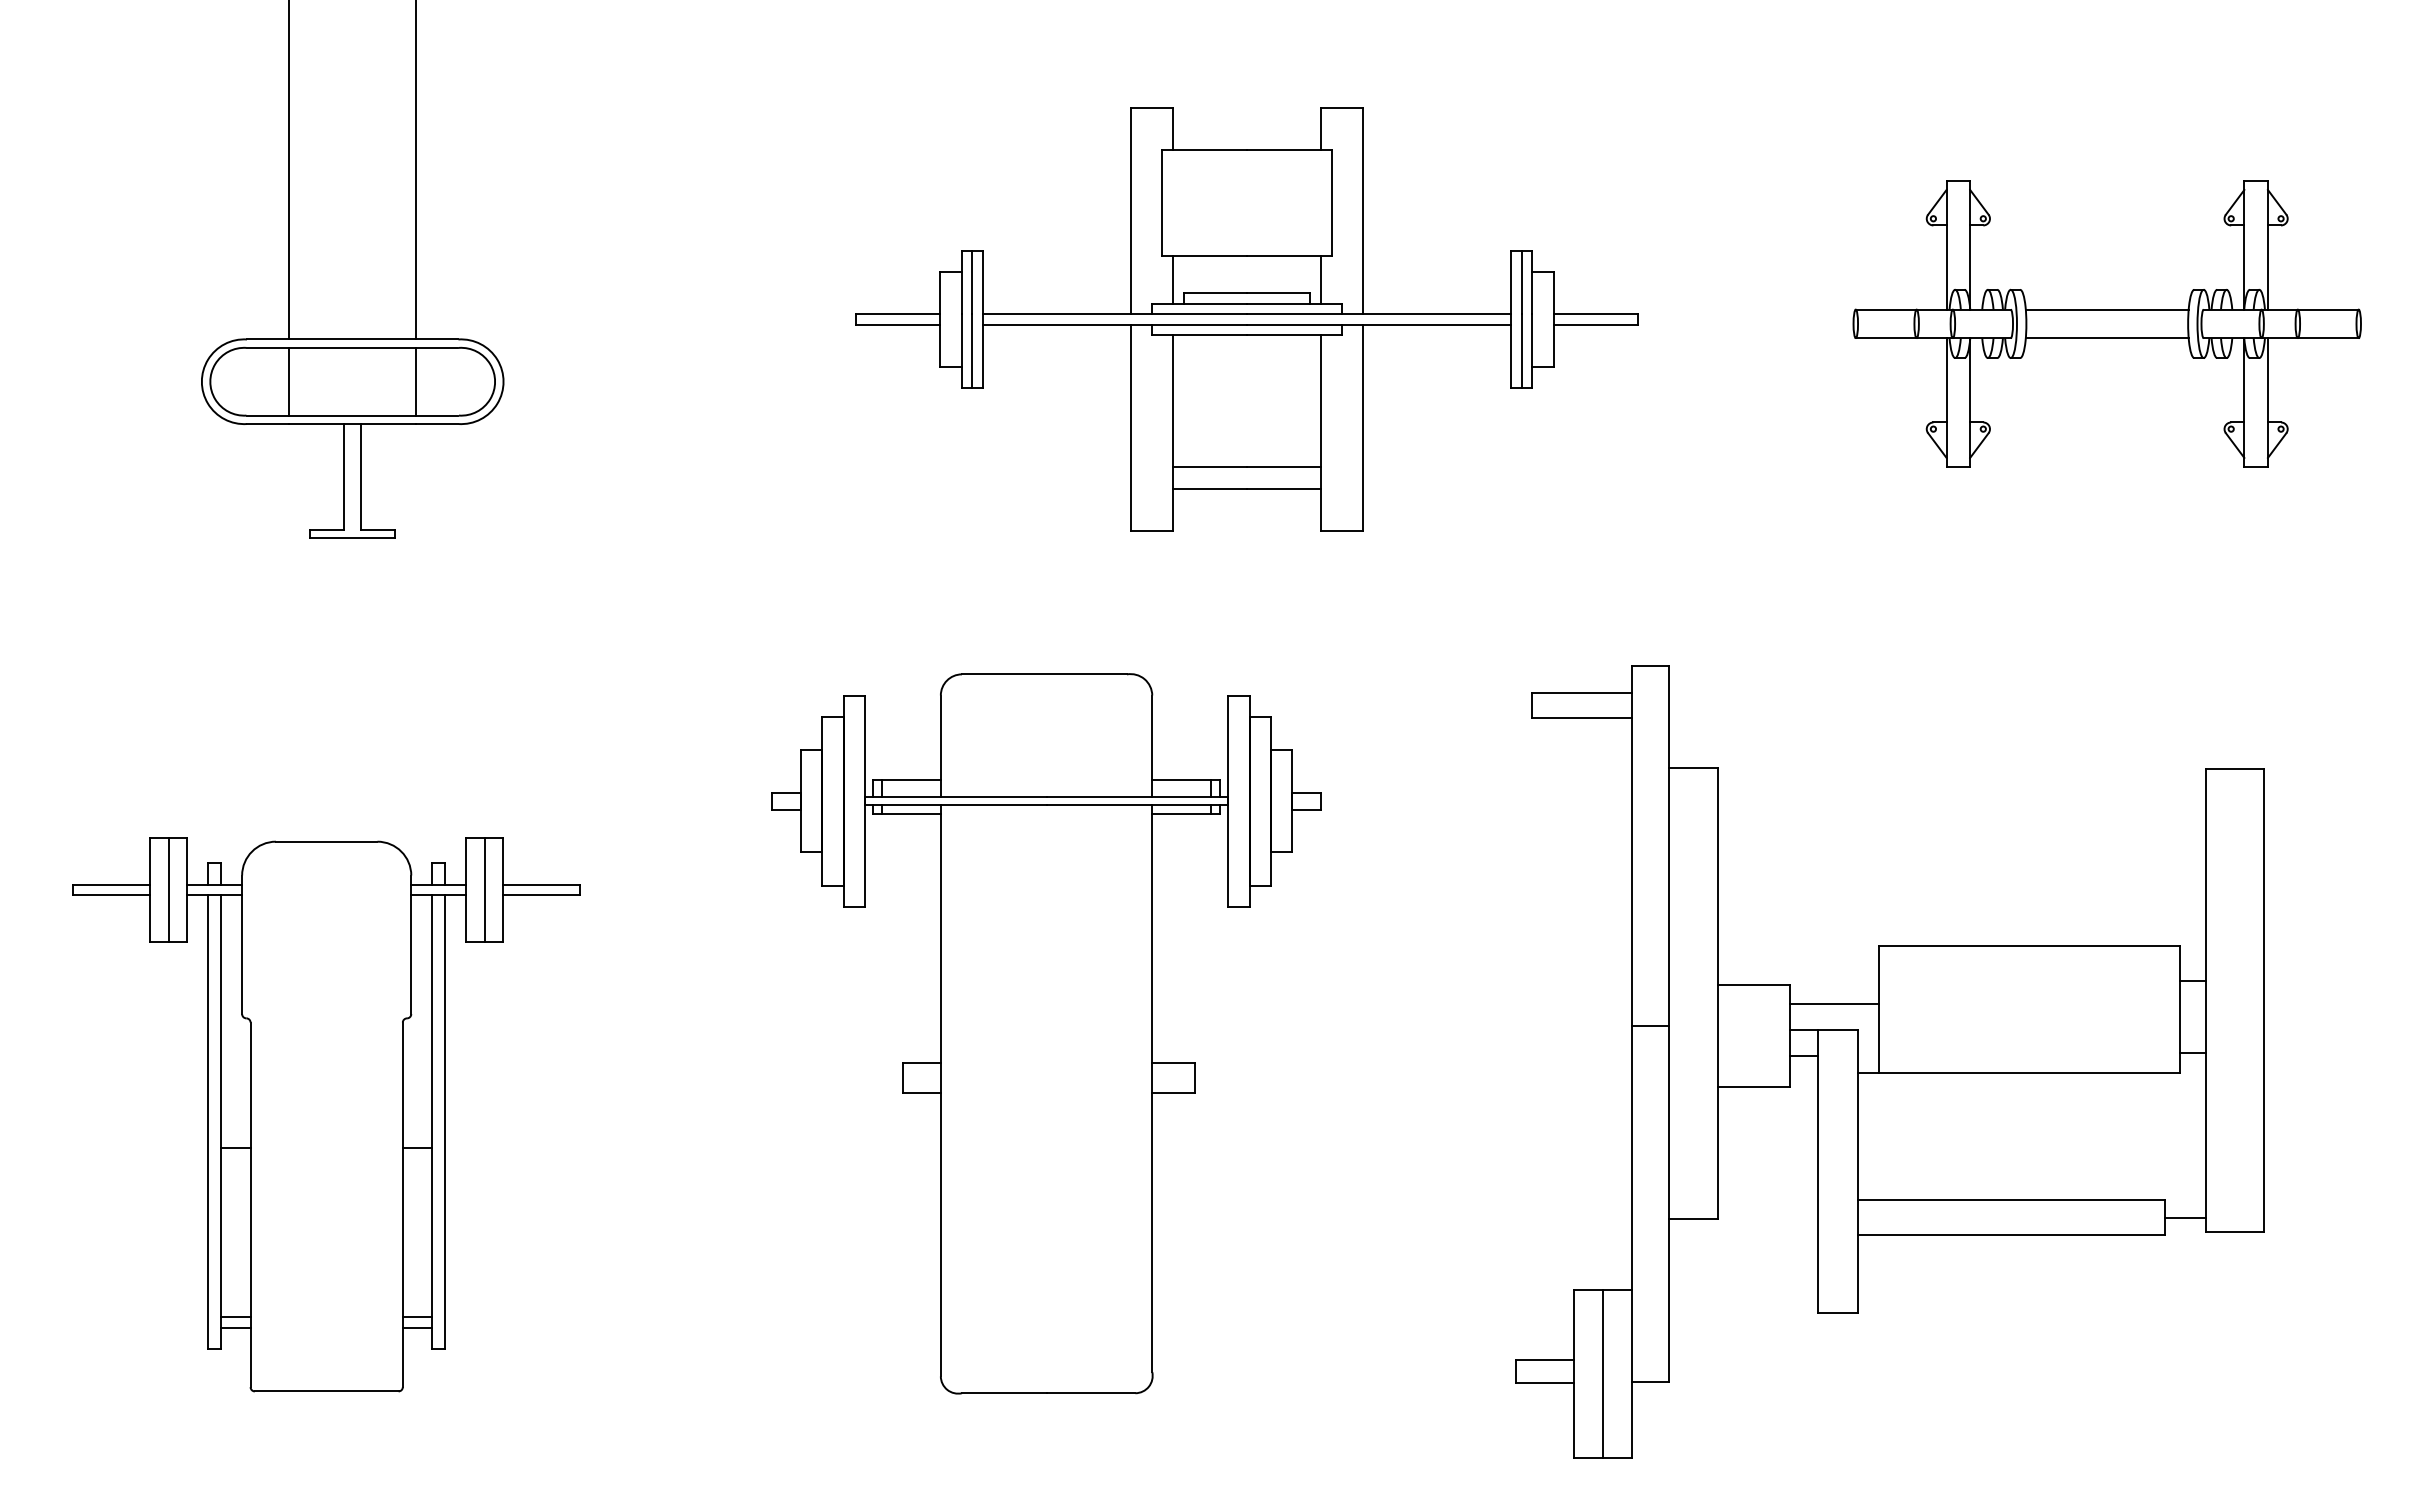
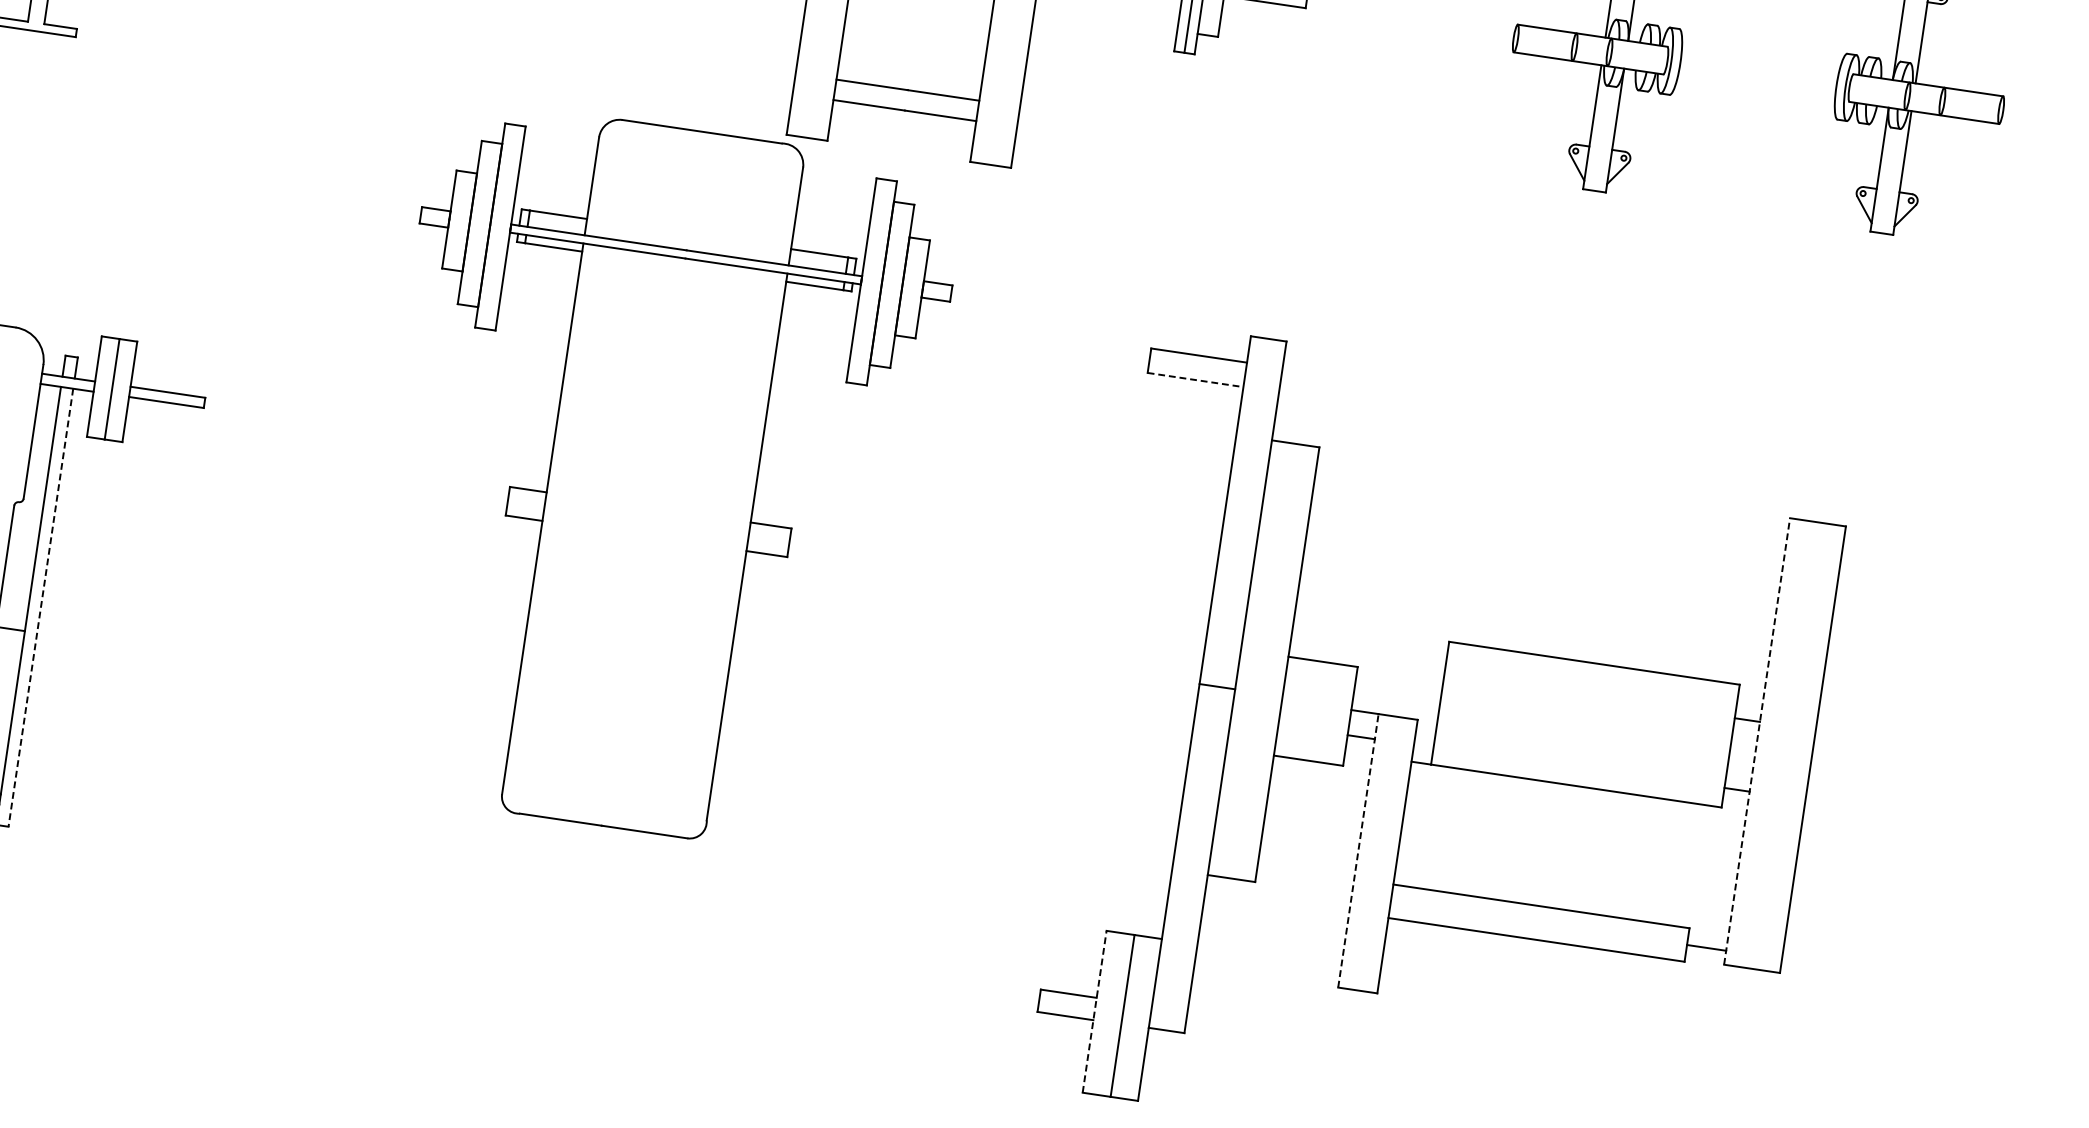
line: (2106, 309) -> (1759, 60), removed
line: (2106, 338) -> (1755, 88), removed
line: (1582, 718) -> (1195, 380), solid -> dashed
line: (2205, 1000) -> (1756, 741), solid -> dashed
line: (1833, 1003) -> (1397, 691), removed
part: (1046, 1033) -> (652, 478), moved
line: (445, 1122) -> (41, 608), solid -> dashed
line: (1817, 1171) -> (1358, 850), solid -> dashed
line: (1574, 1374) -> (1094, 1012), solid -> dashed

